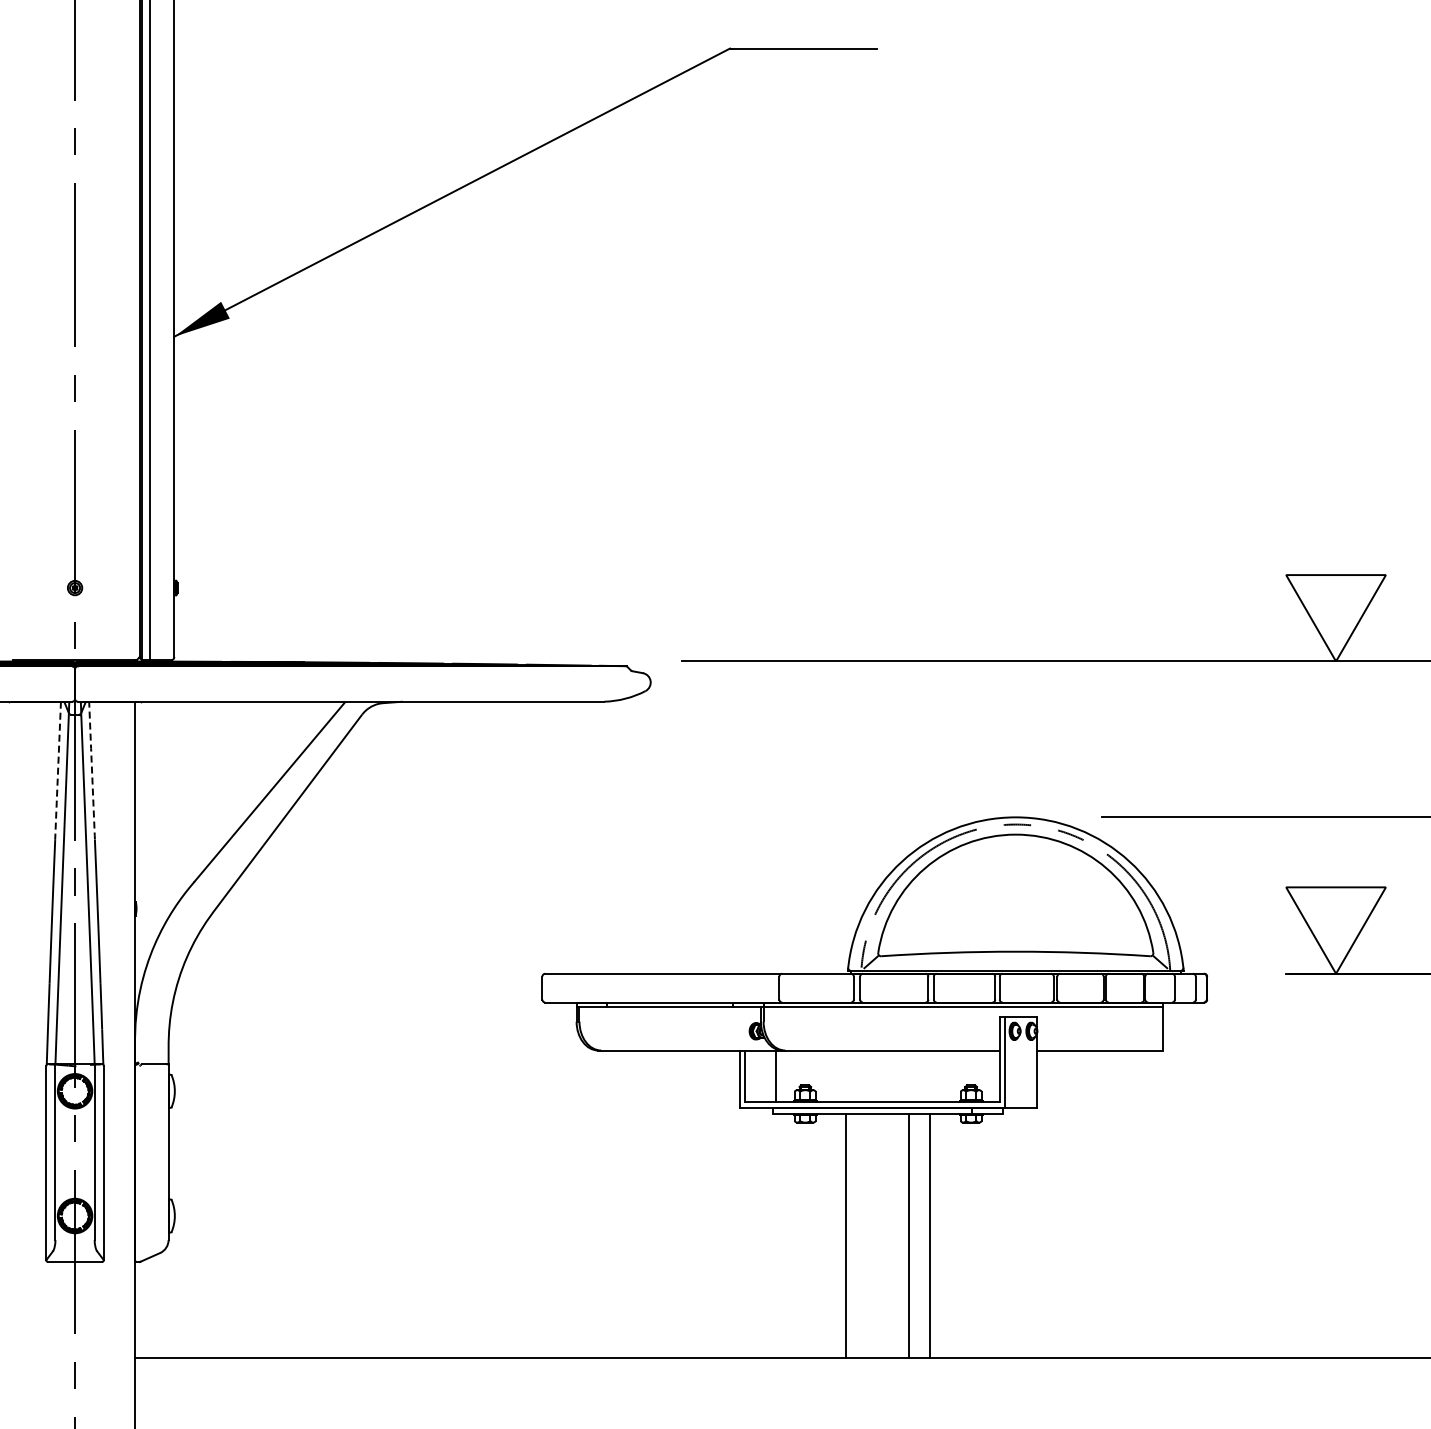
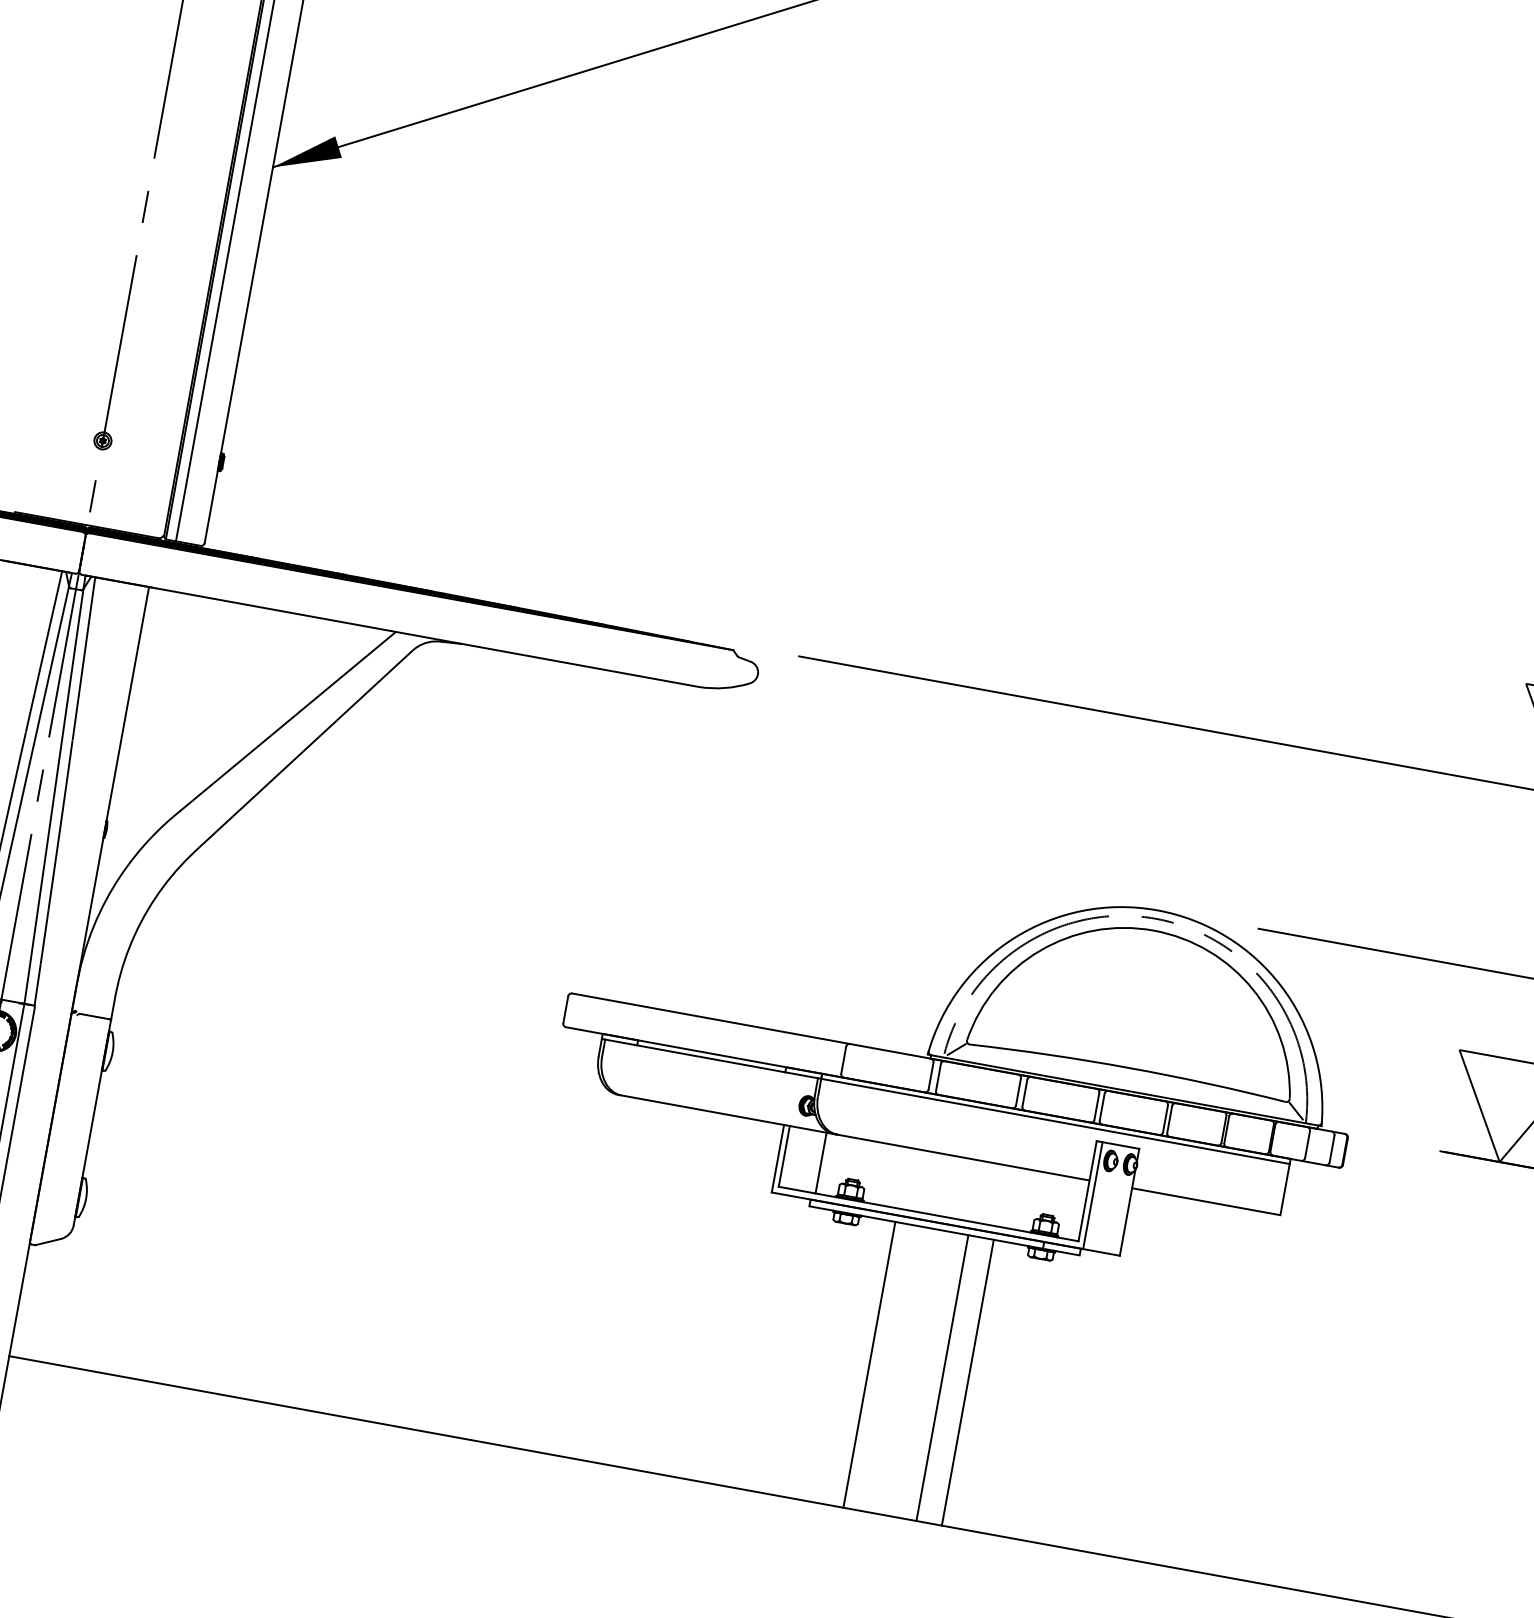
line: (92, 770) -> (84, 658), dashed -> solid
line: (58, 771) -> (44, 652), dashed -> solid

